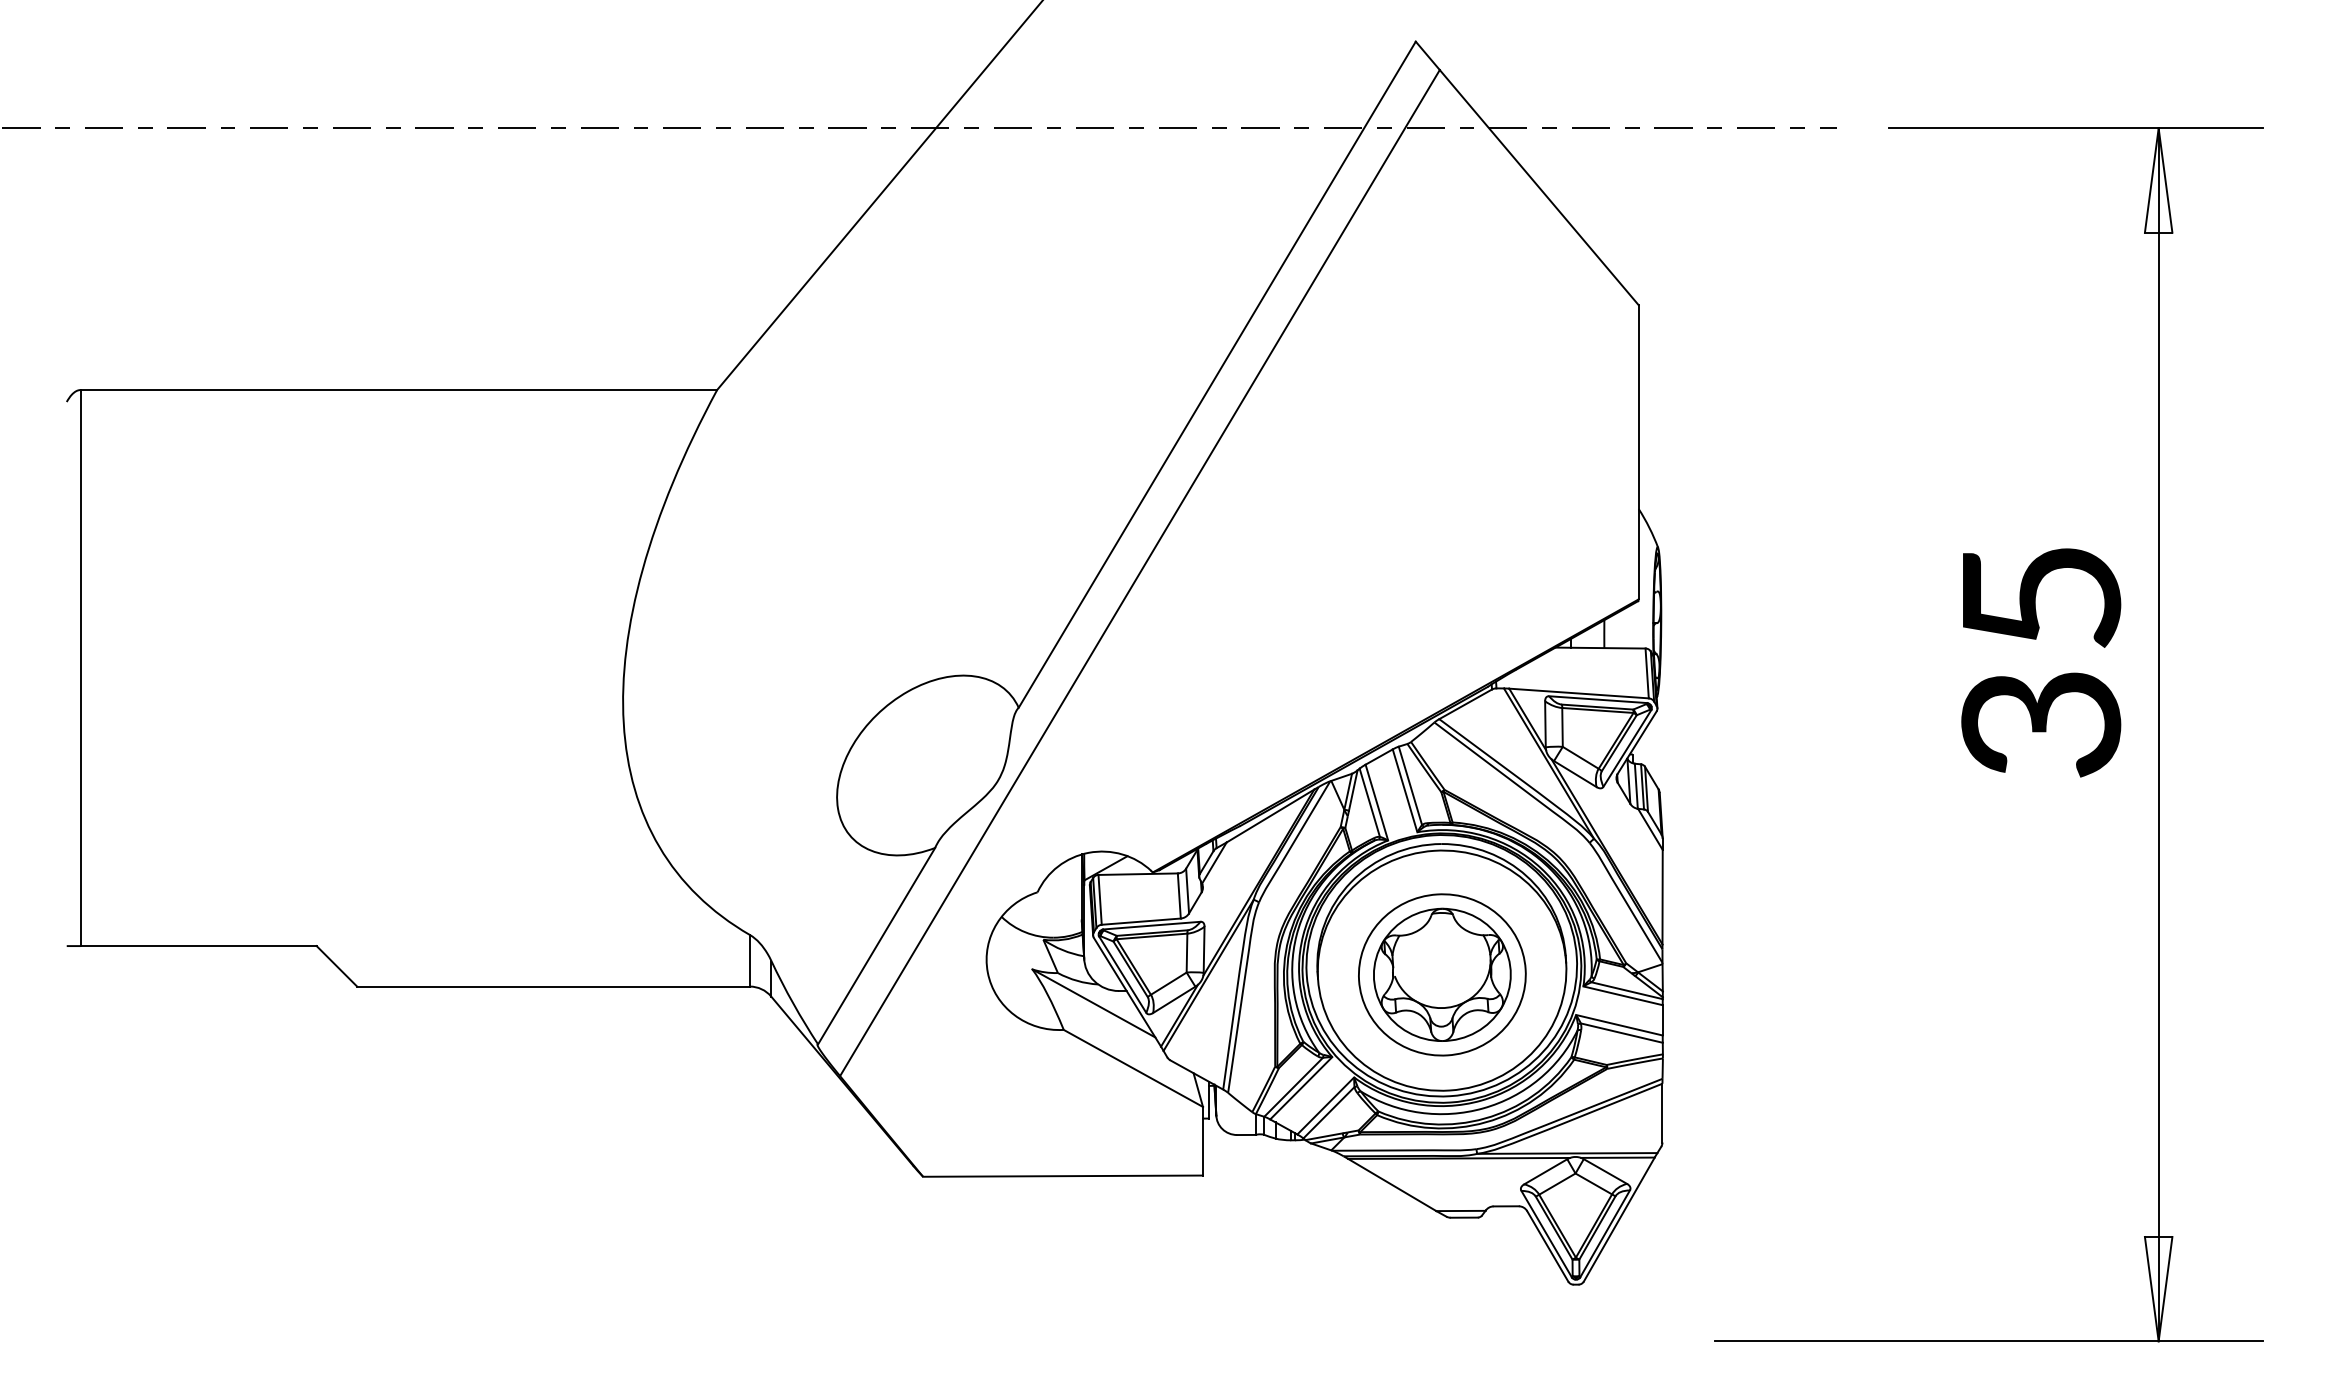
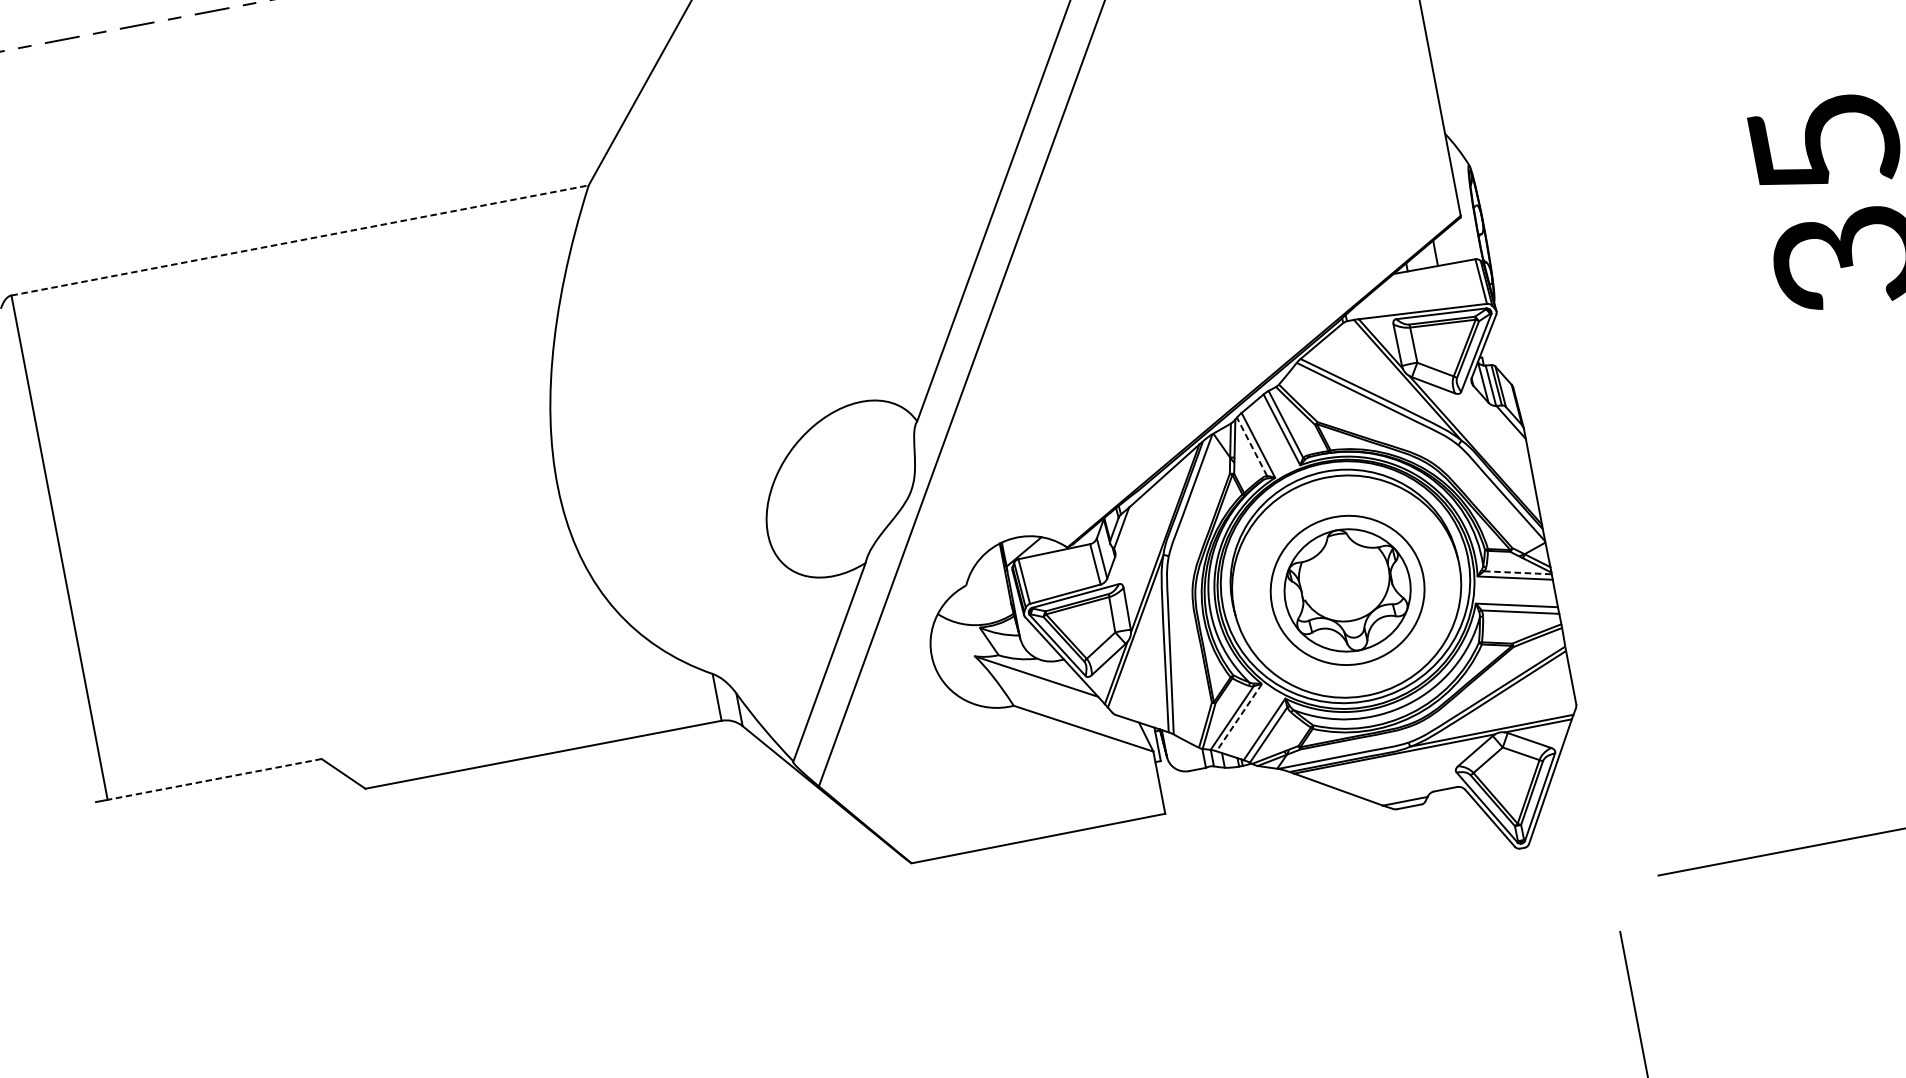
line: (399, 390) -> (300, 240), solid -> dashed
line: (1369, 802) -> (1251, 446), solid -> dashed
line: (198, 946) -> (214, 779), solid -> dashed
line: (1627, 990) -> (1518, 572), solid -> dashed
line: (1301, 1088) -> (1239, 717), solid -> dashed

